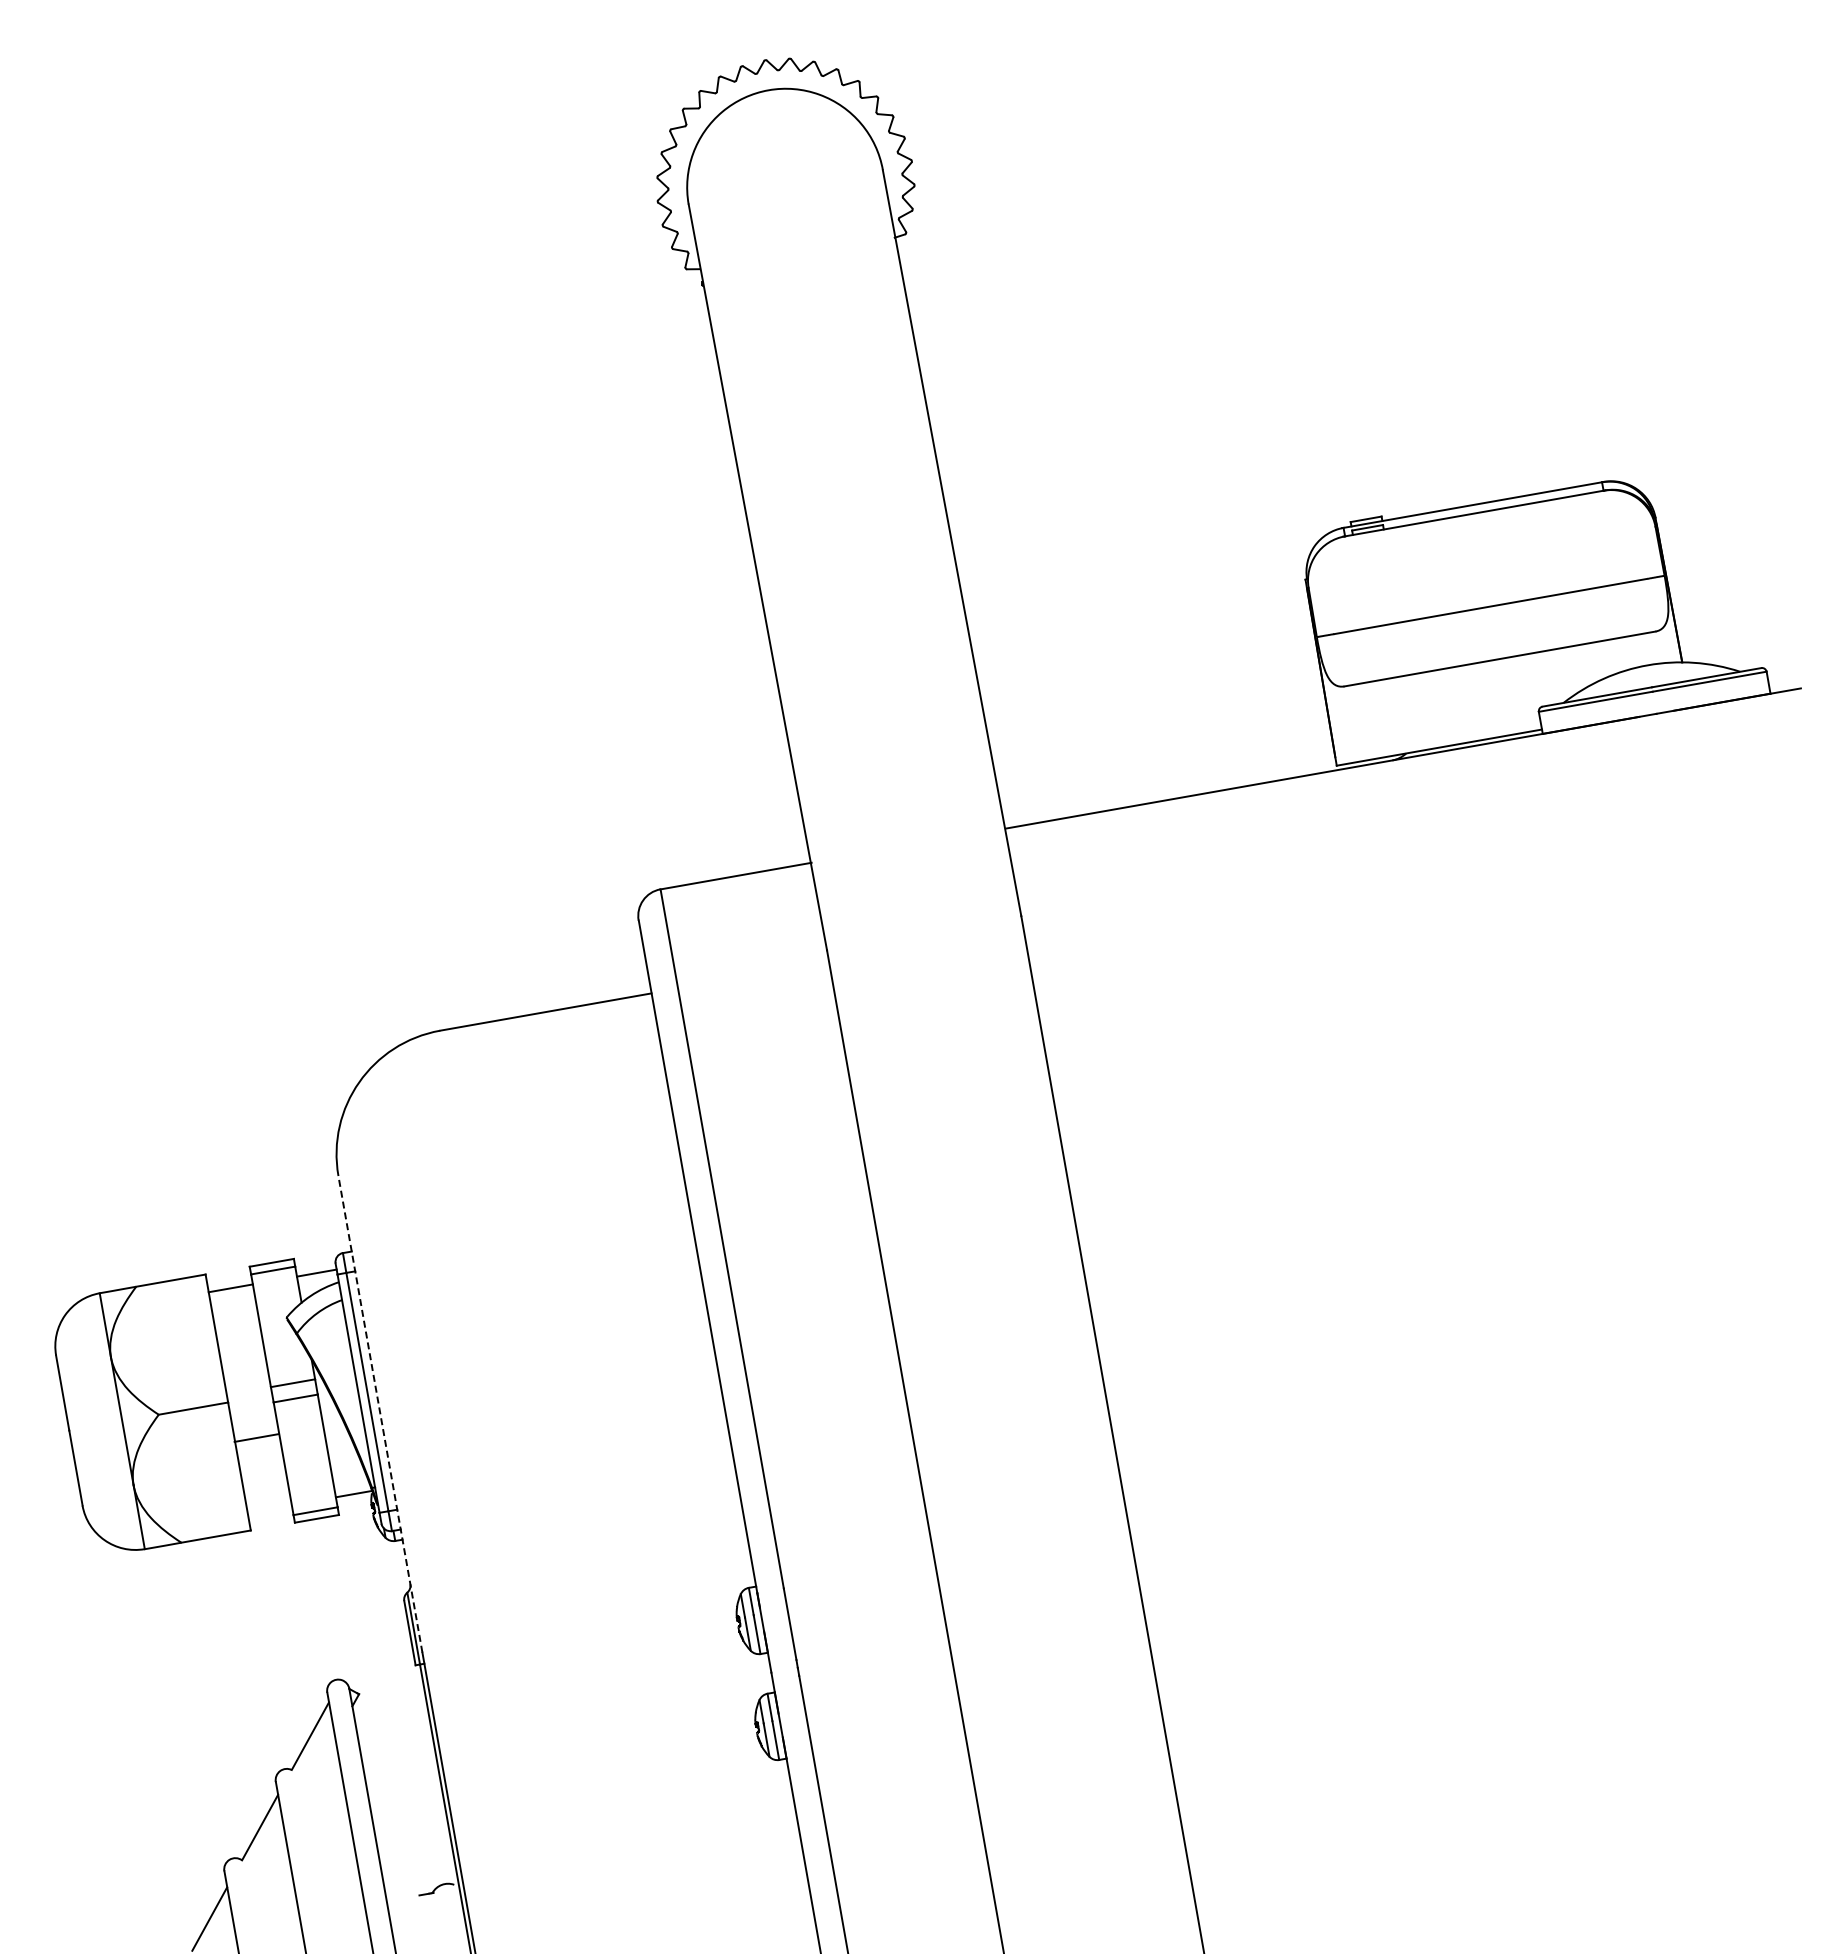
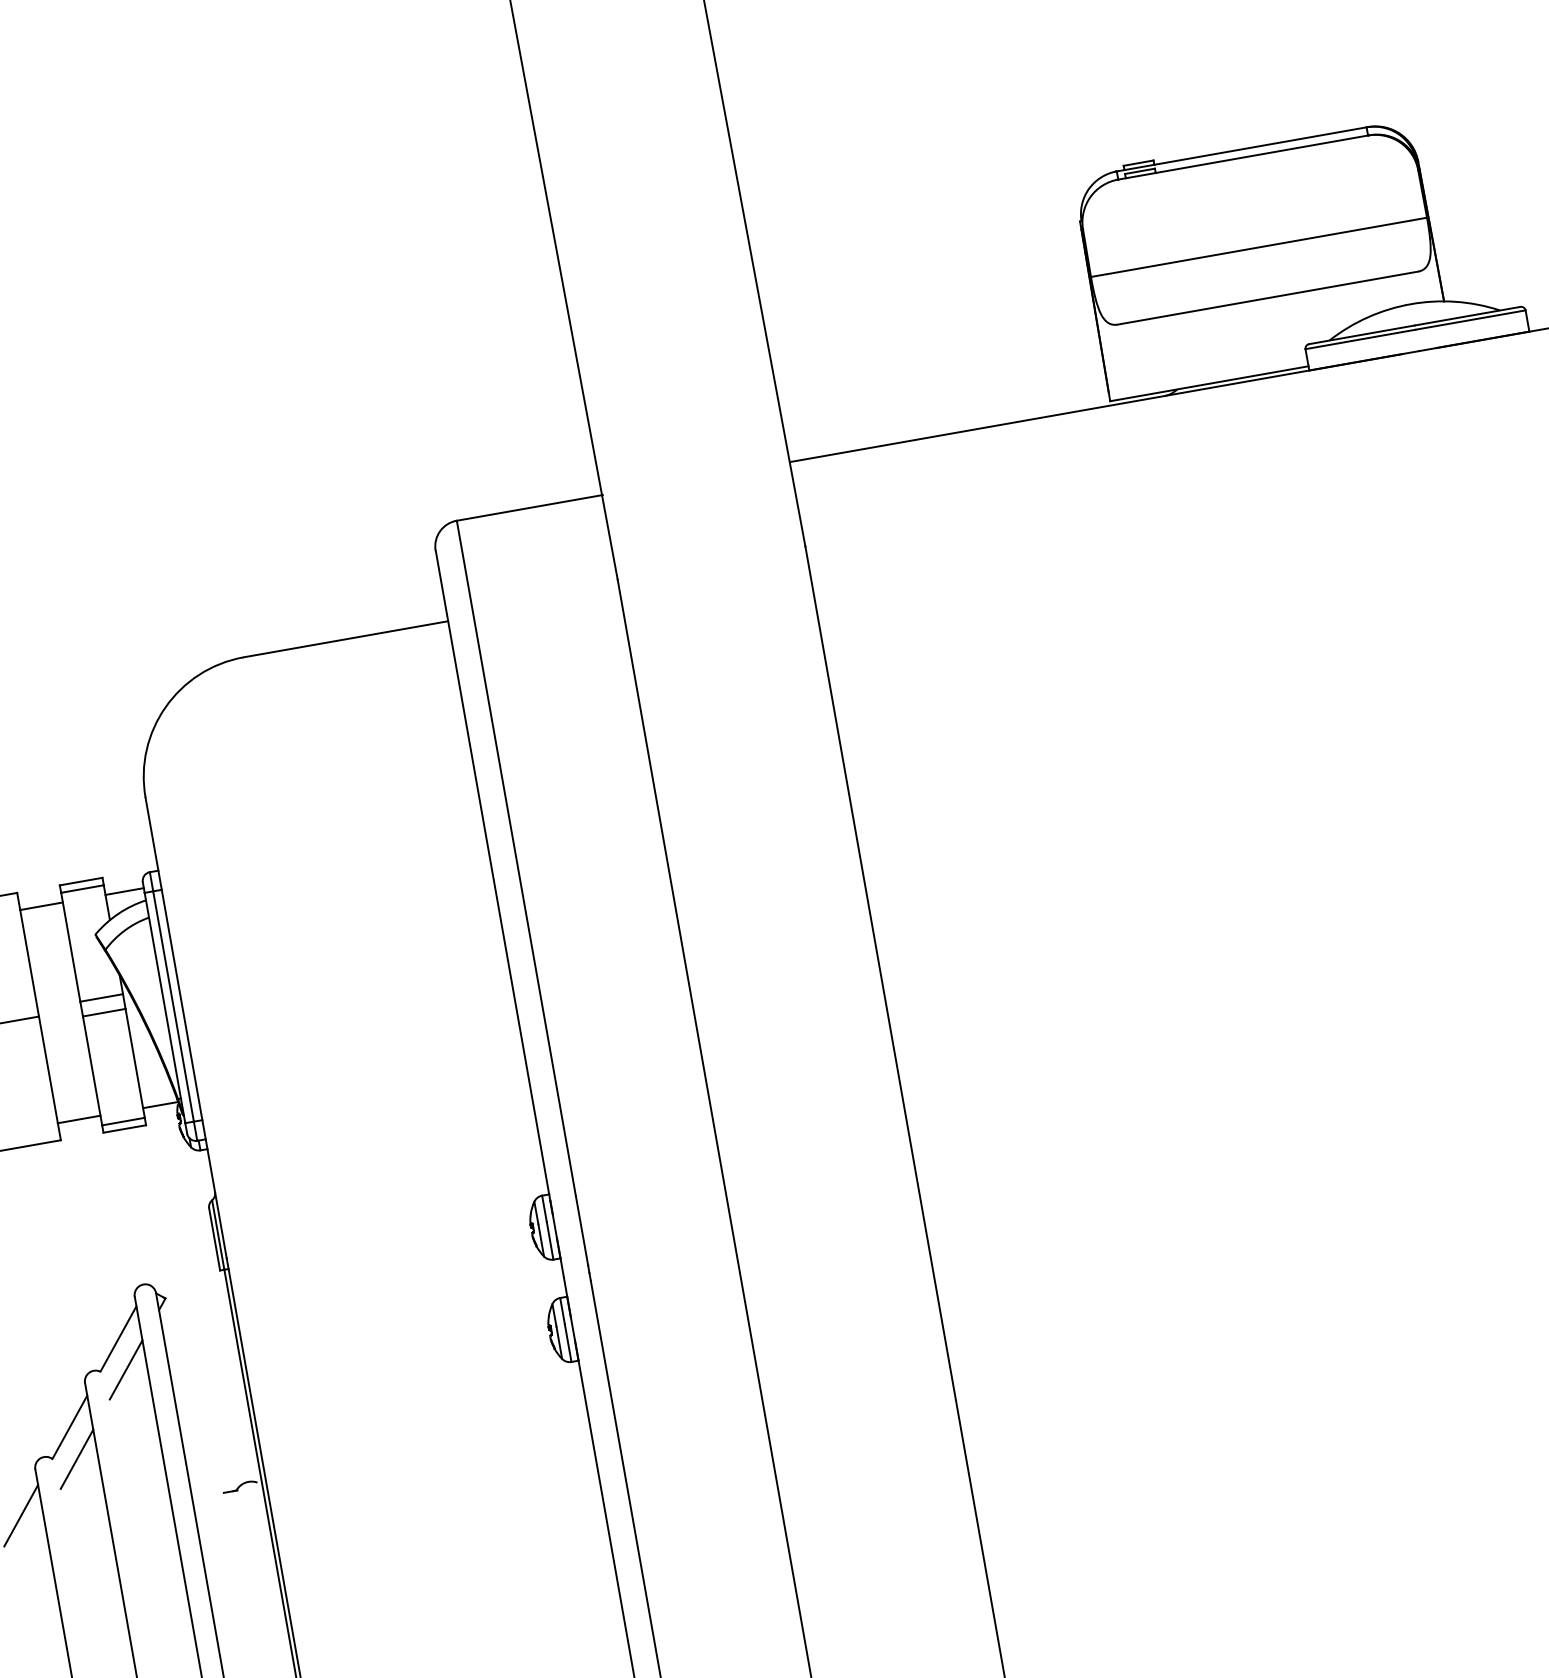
line: (380, 1414) -> (186, 1028), dashed -> solid
line: (256, 1437) -> (78, 1118), moved
line: (318, 1767) -> (126, 1369), added
line: (267, 1860) -> (77, 1459), added

